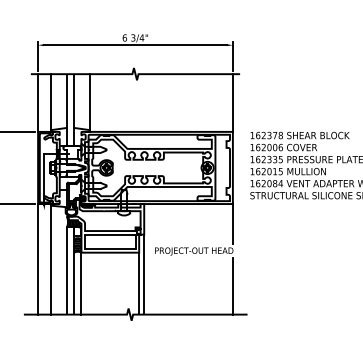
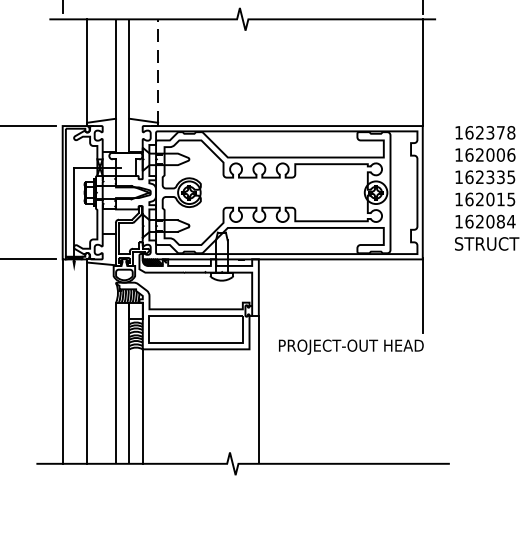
line: (89, 101) -> (157, 69), solid -> dashed
line: (38, 102) -> (63, 71), removed
line: (139, 282) -> (250, 404), removed
line: (232, 285) -> (422, 410), removed

